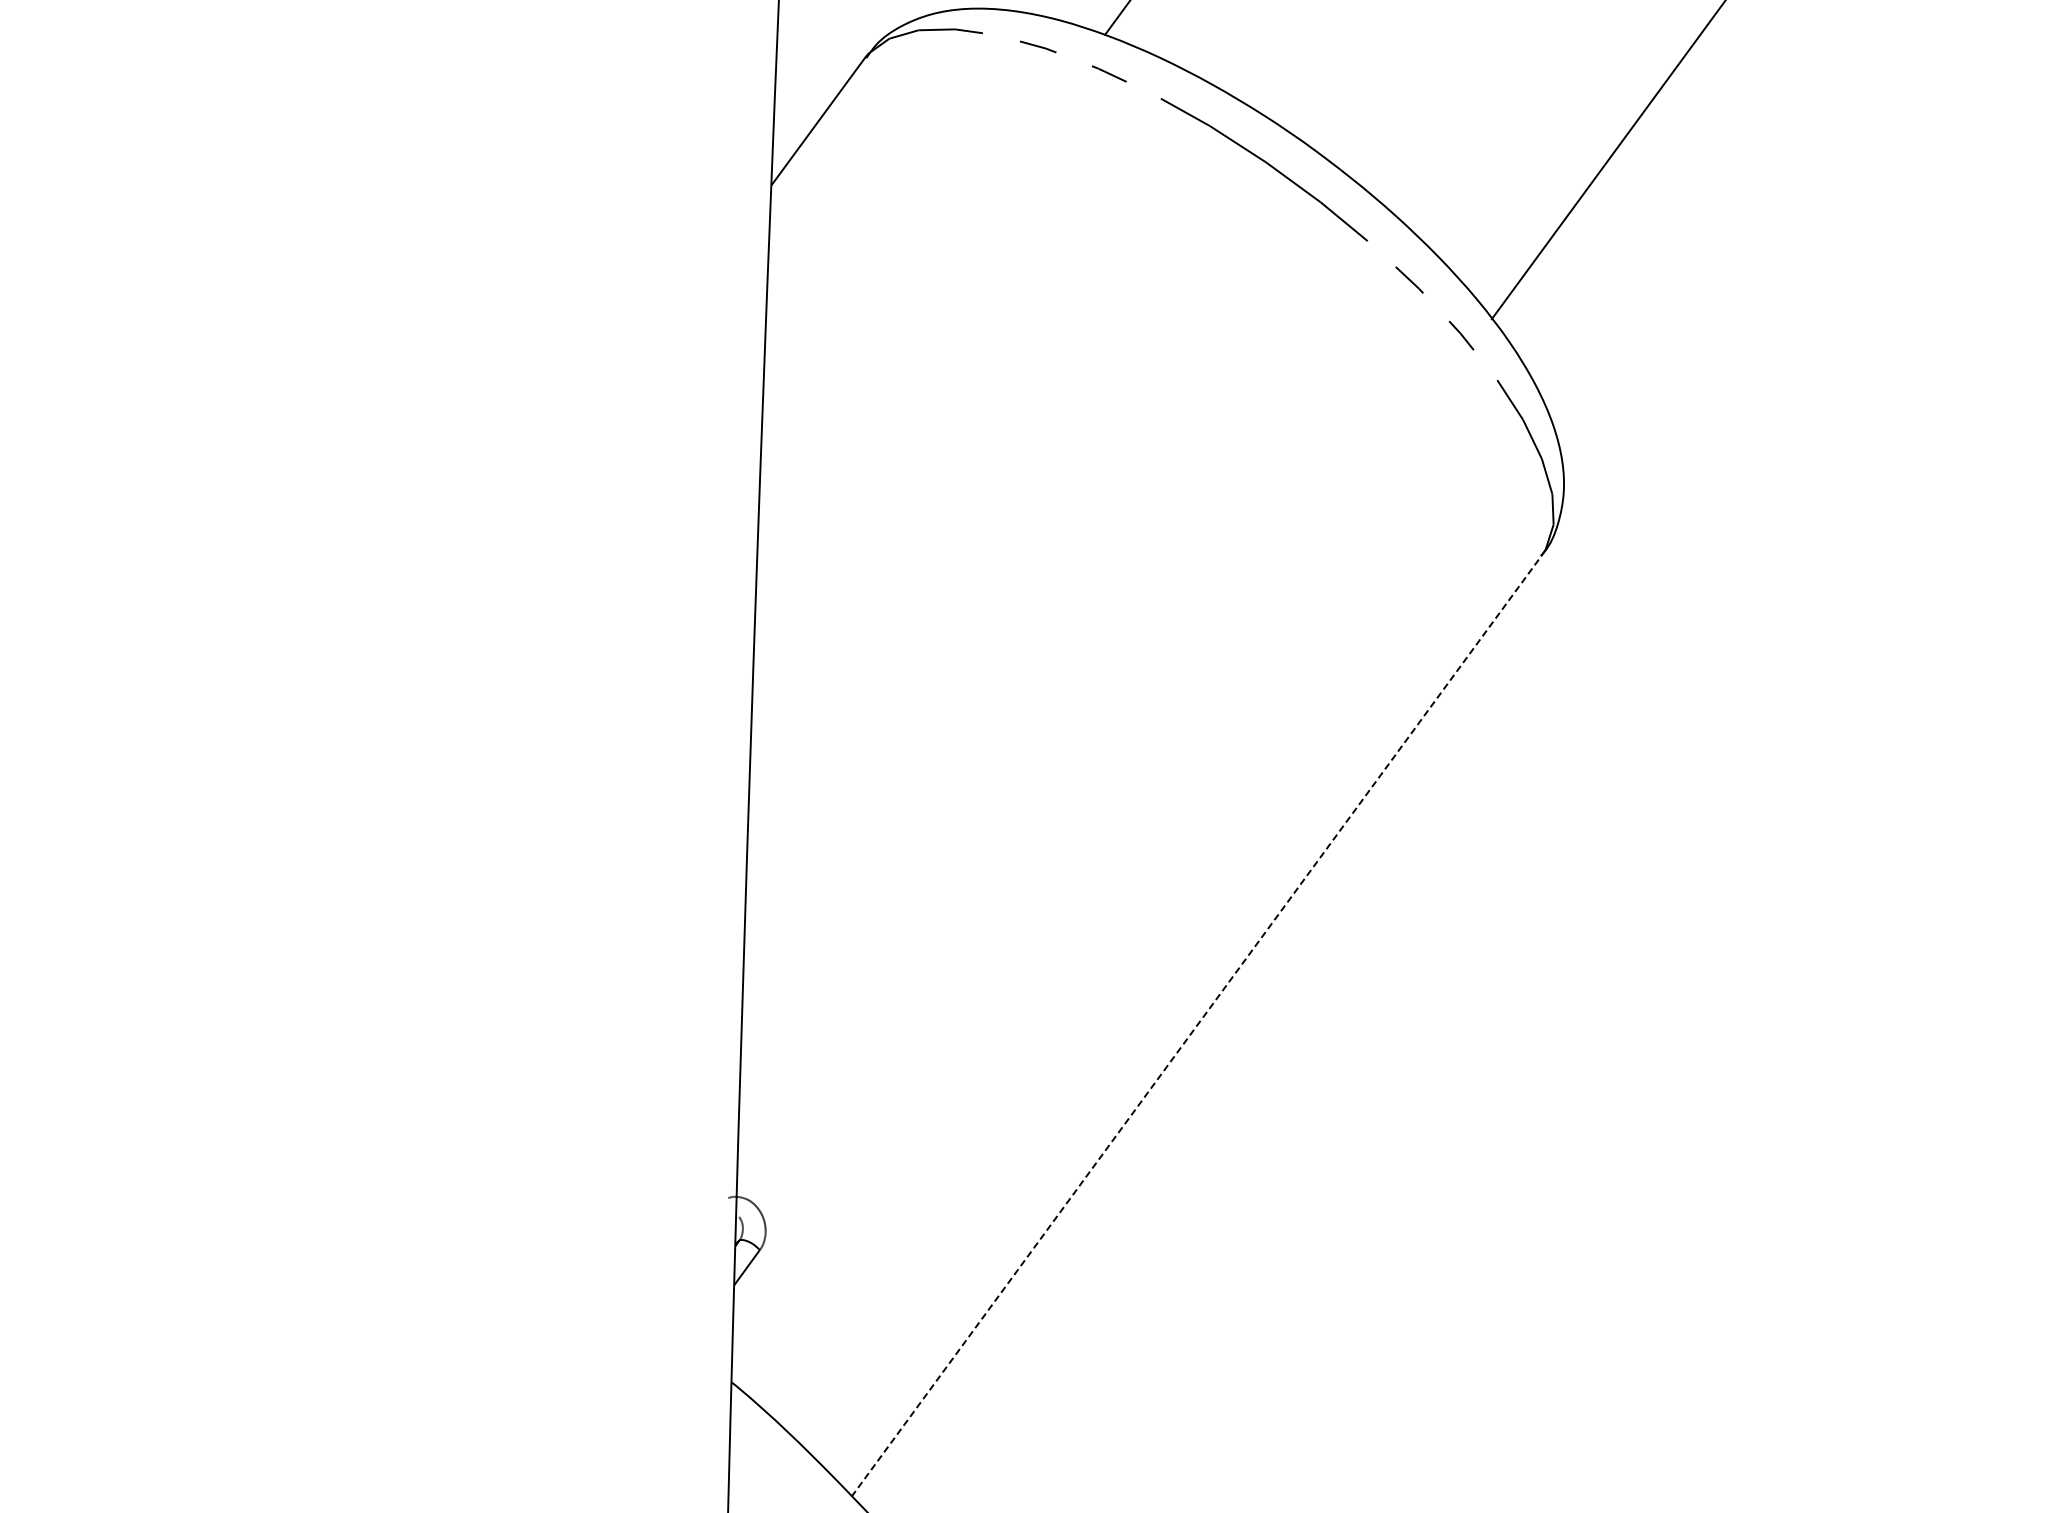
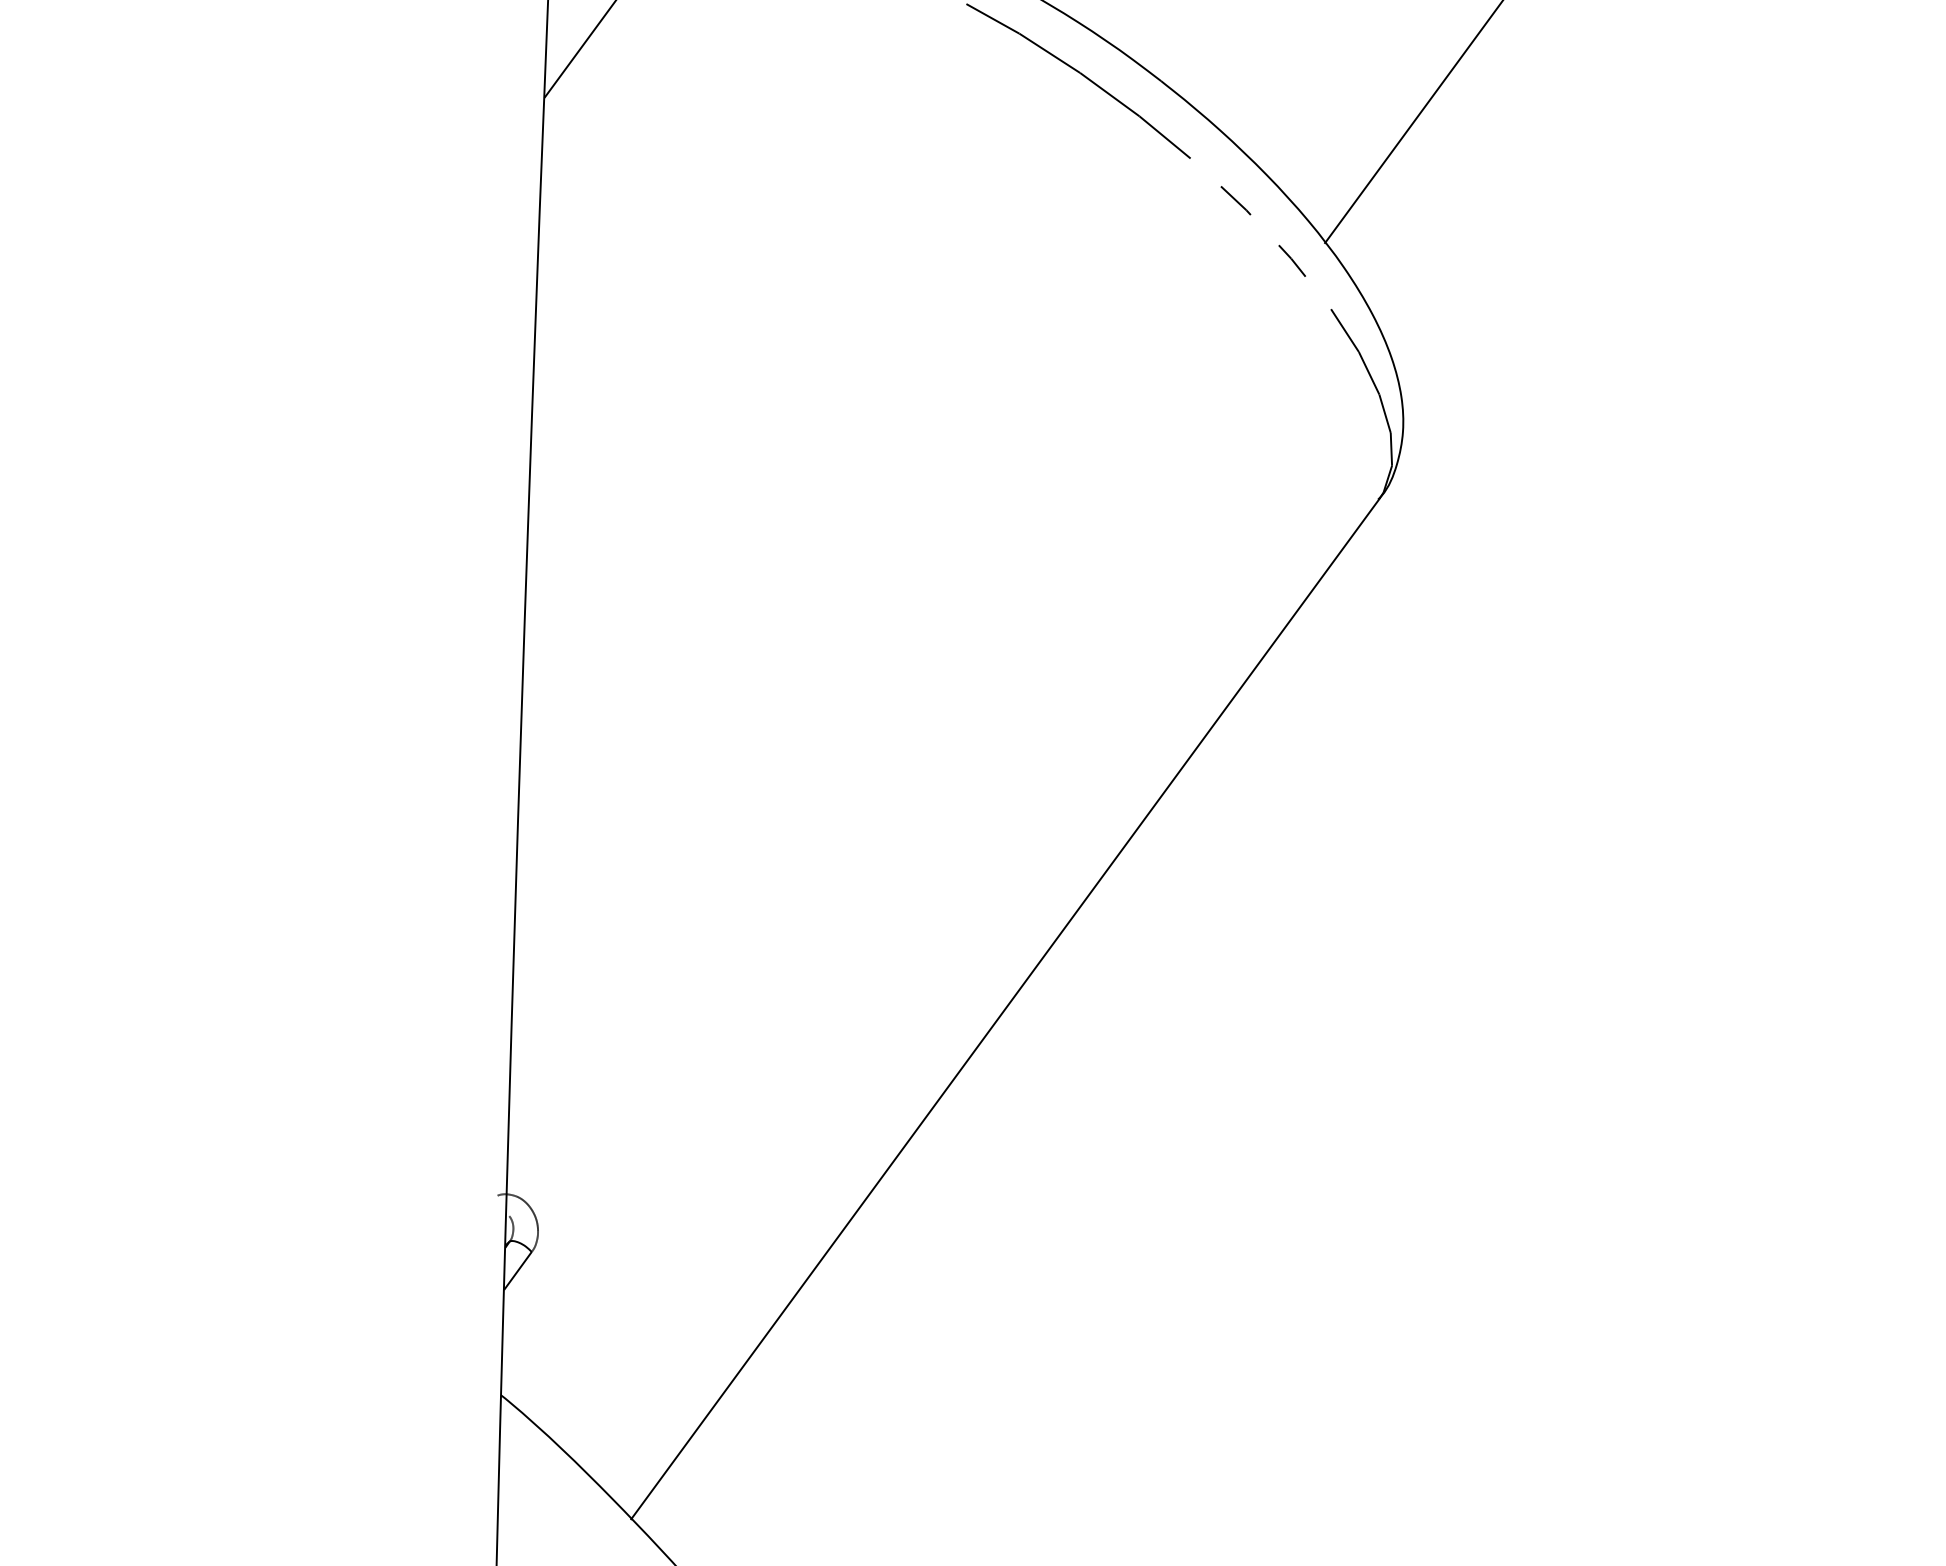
line: (1196, 1025) -> (1005, 1008), dashed -> solid

